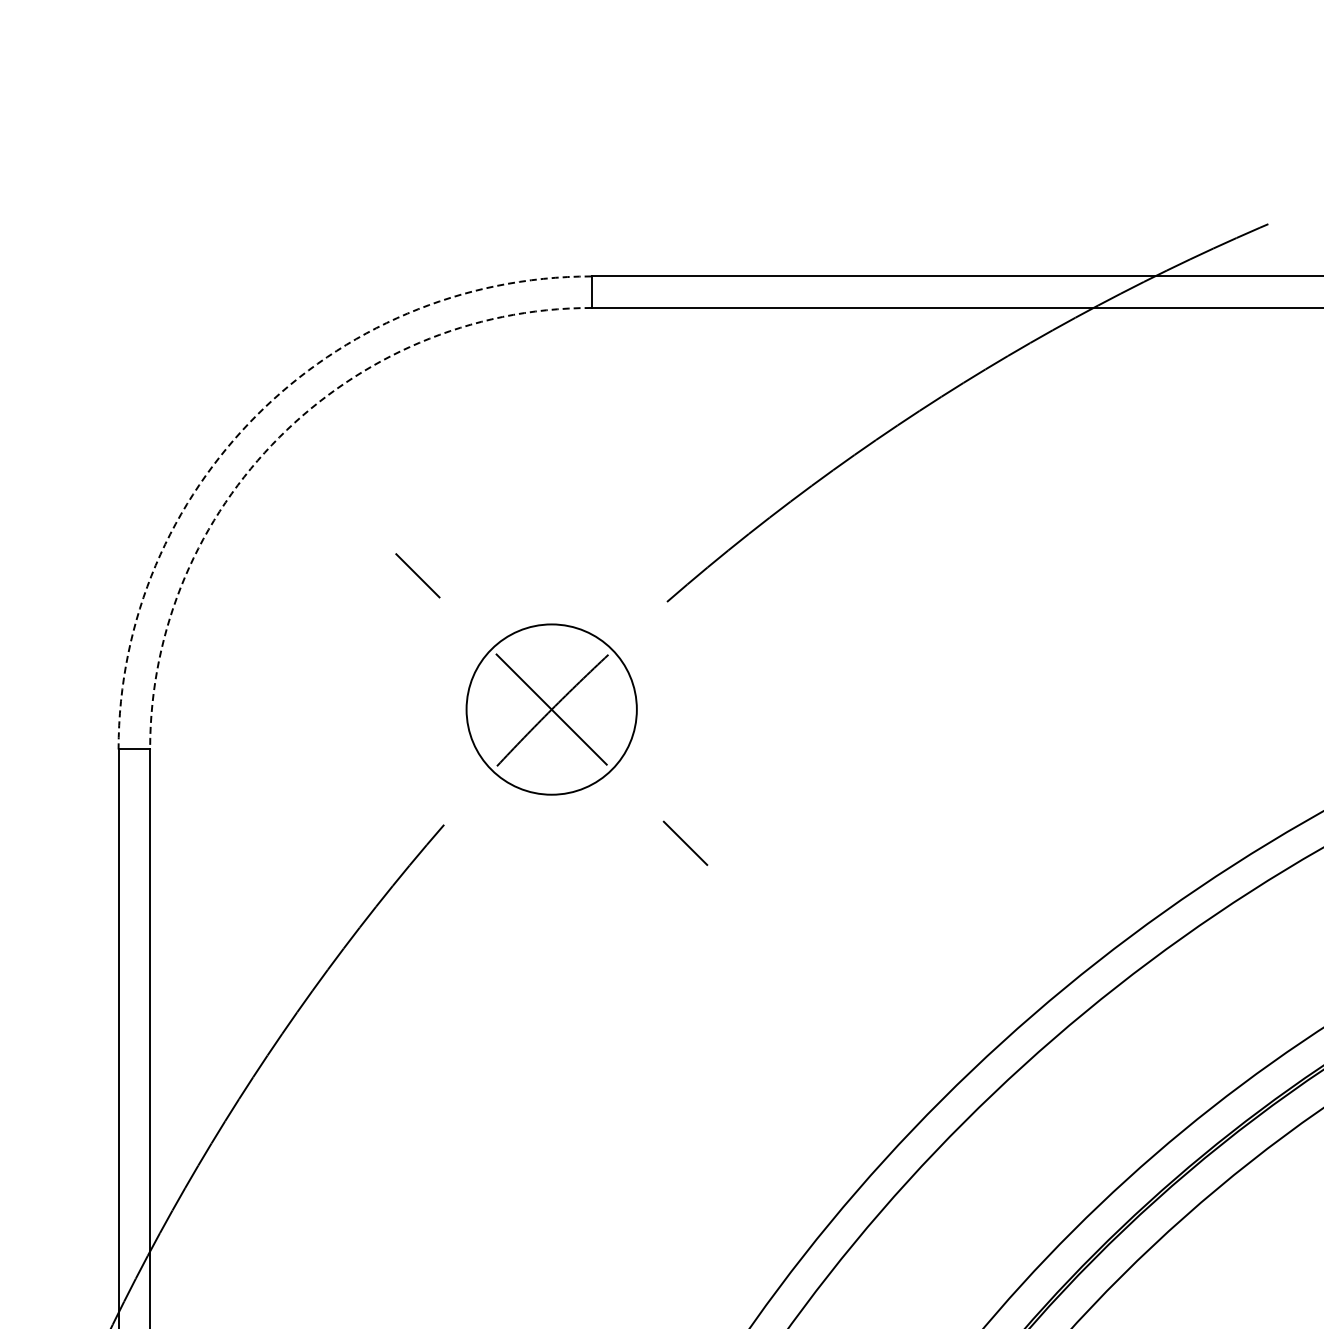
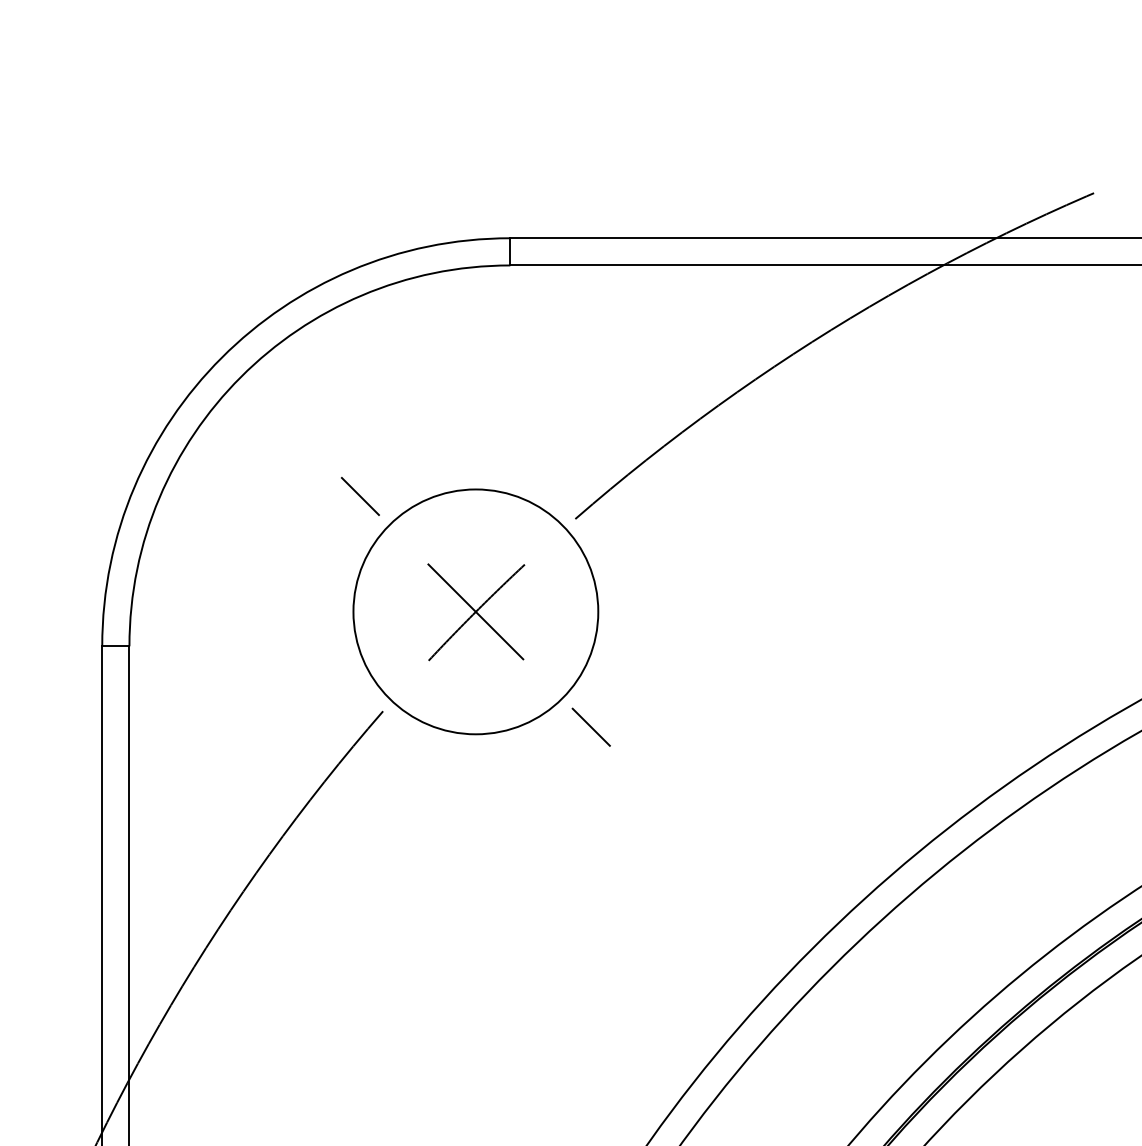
arc: (257, 415) -> (222, 358), dashed -> solid
arc: (279, 437) -> (241, 377), dashed -> solid
circle: (551, 709) -> (475, 611), size x1.67

